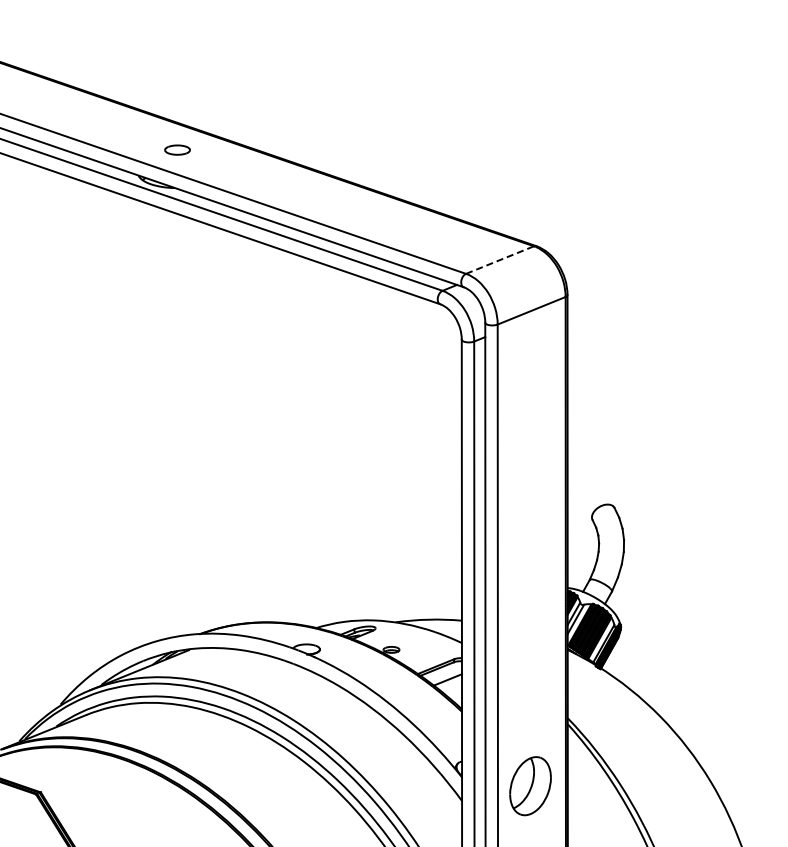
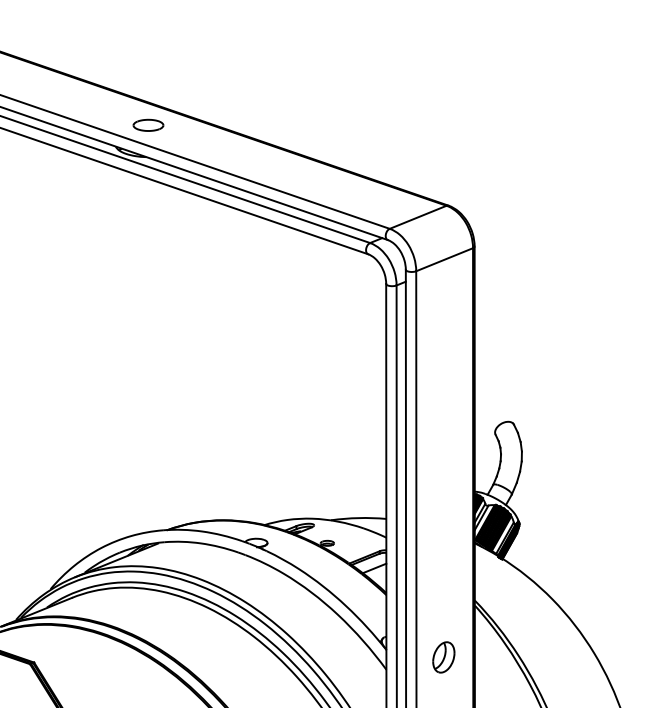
part: (177, 149) -> (148, 124), size x1.43
line: (500, 260) -> (418, 217), dashed -> solid
part: (530, 786) -> (443, 657), size x0.62

